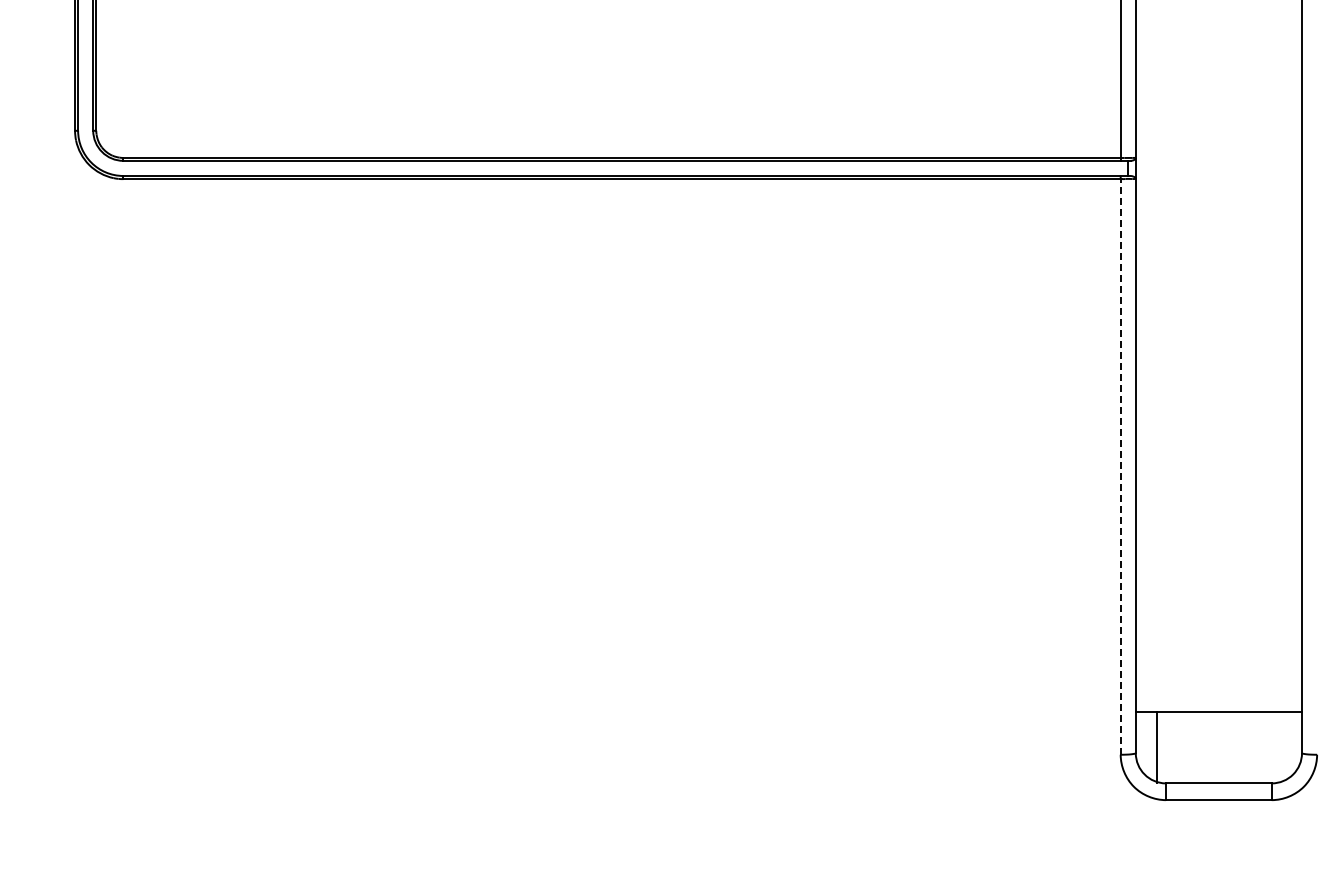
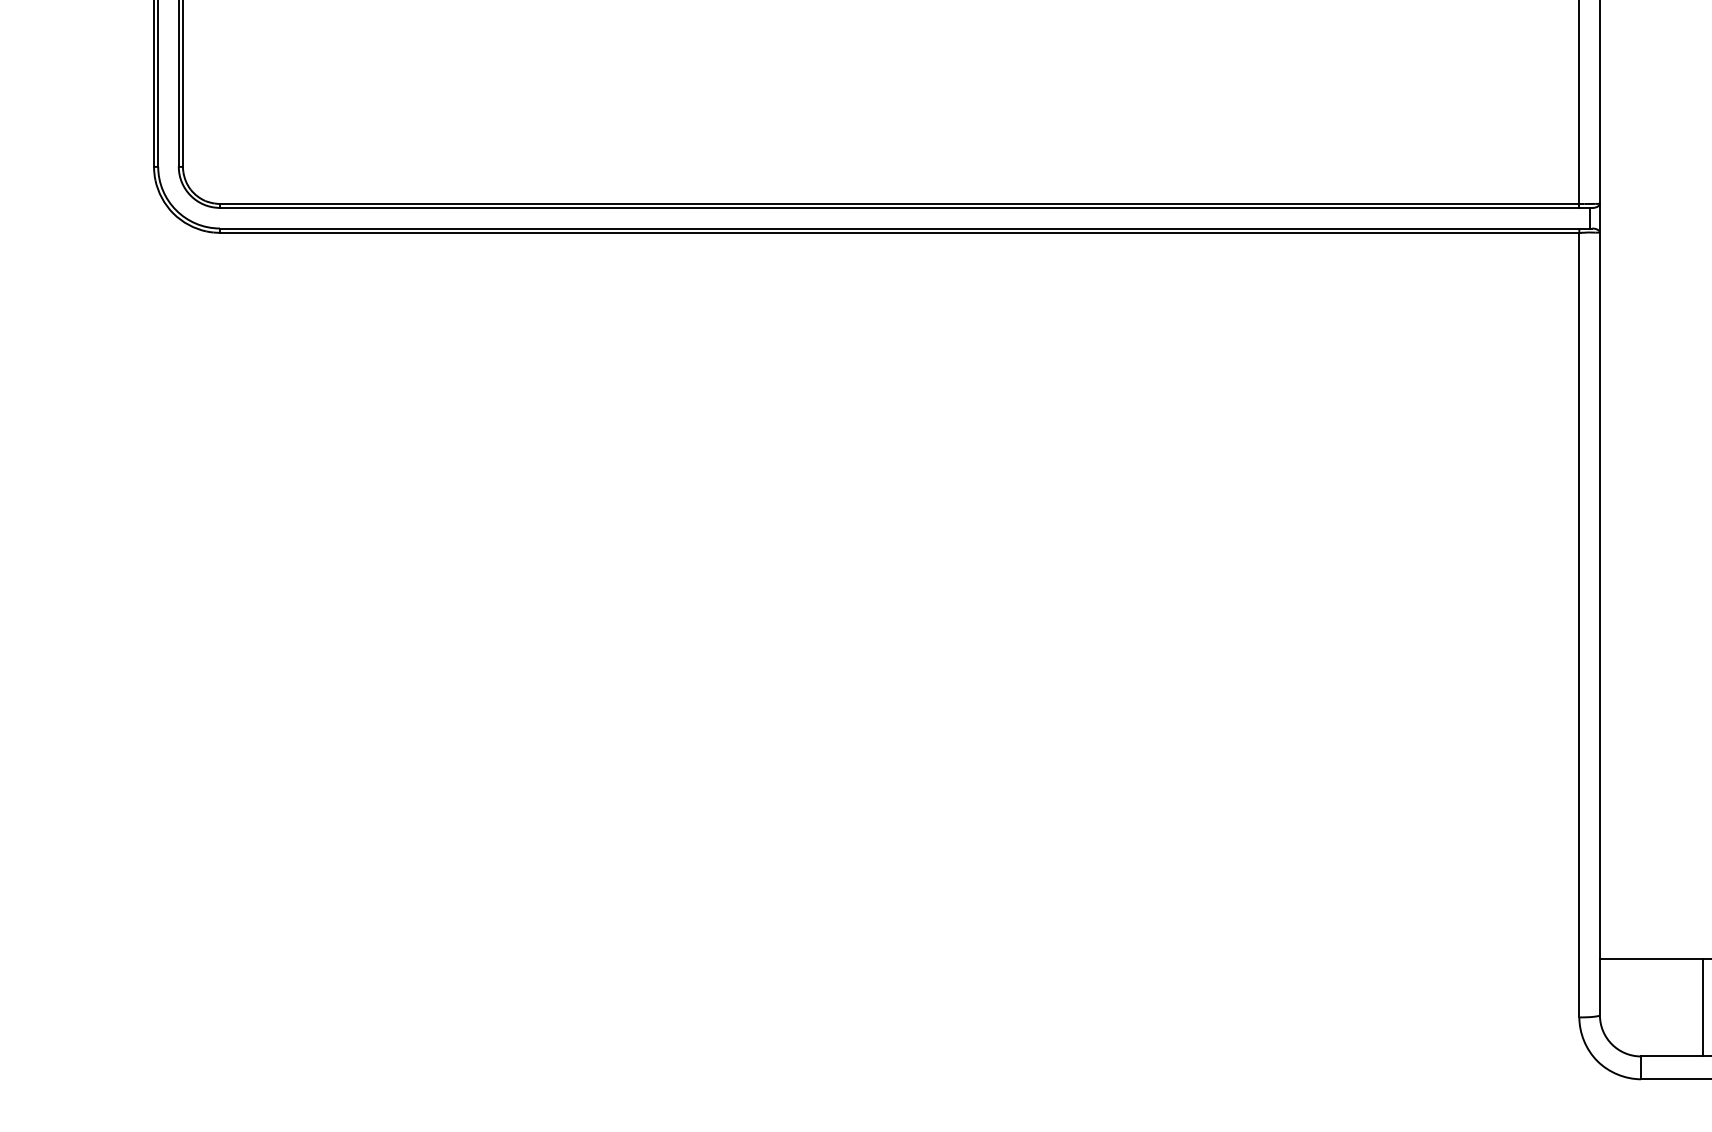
line: (1120, 466) -> (1579, 624), dashed -> solid
line: (1157, 747) -> (1703, 1007), moved

